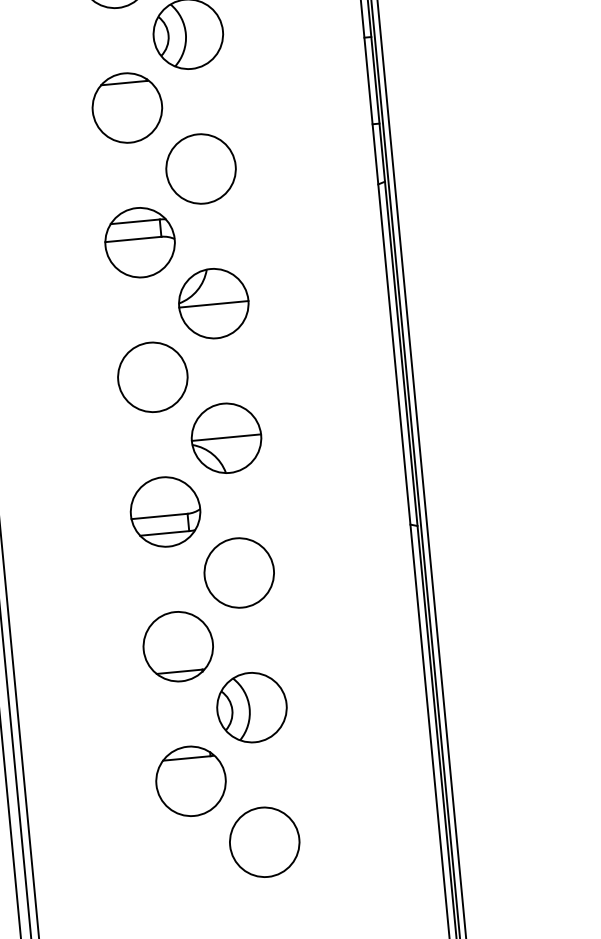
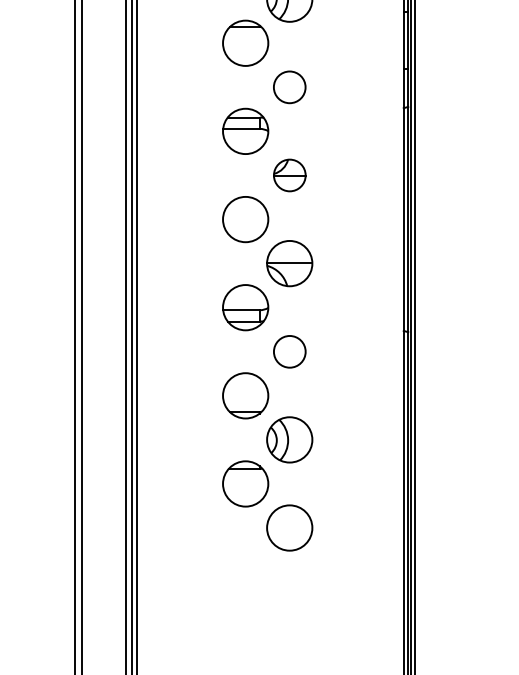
circle: (200, 169) -> (289, 87), size x0.7
part: (213, 303) -> (289, 175), size x0.7
circle: (238, 572) -> (289, 351), size x0.7

